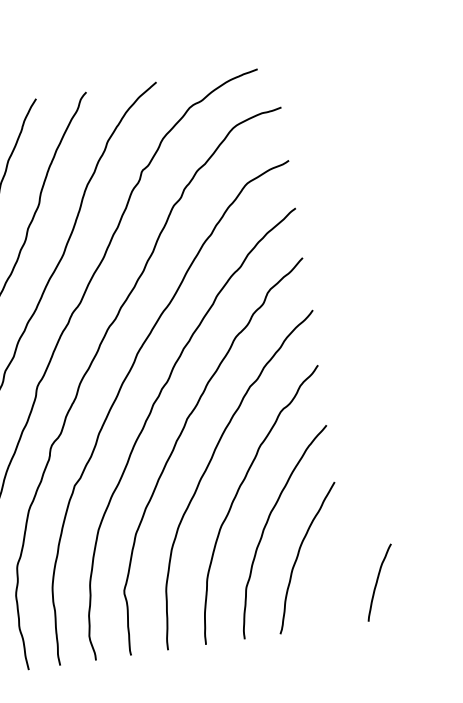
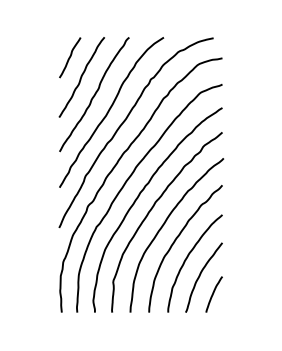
curve: (378, 582) -> (213, 294), moved

